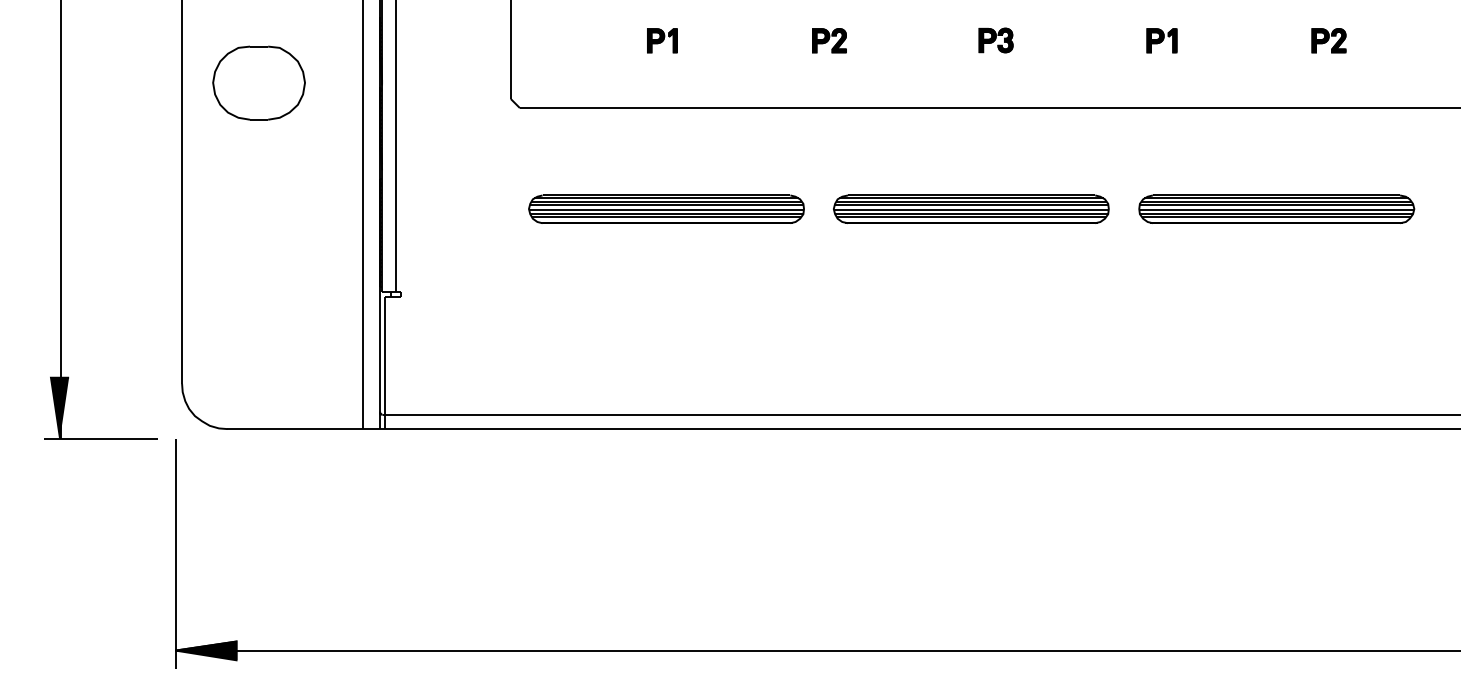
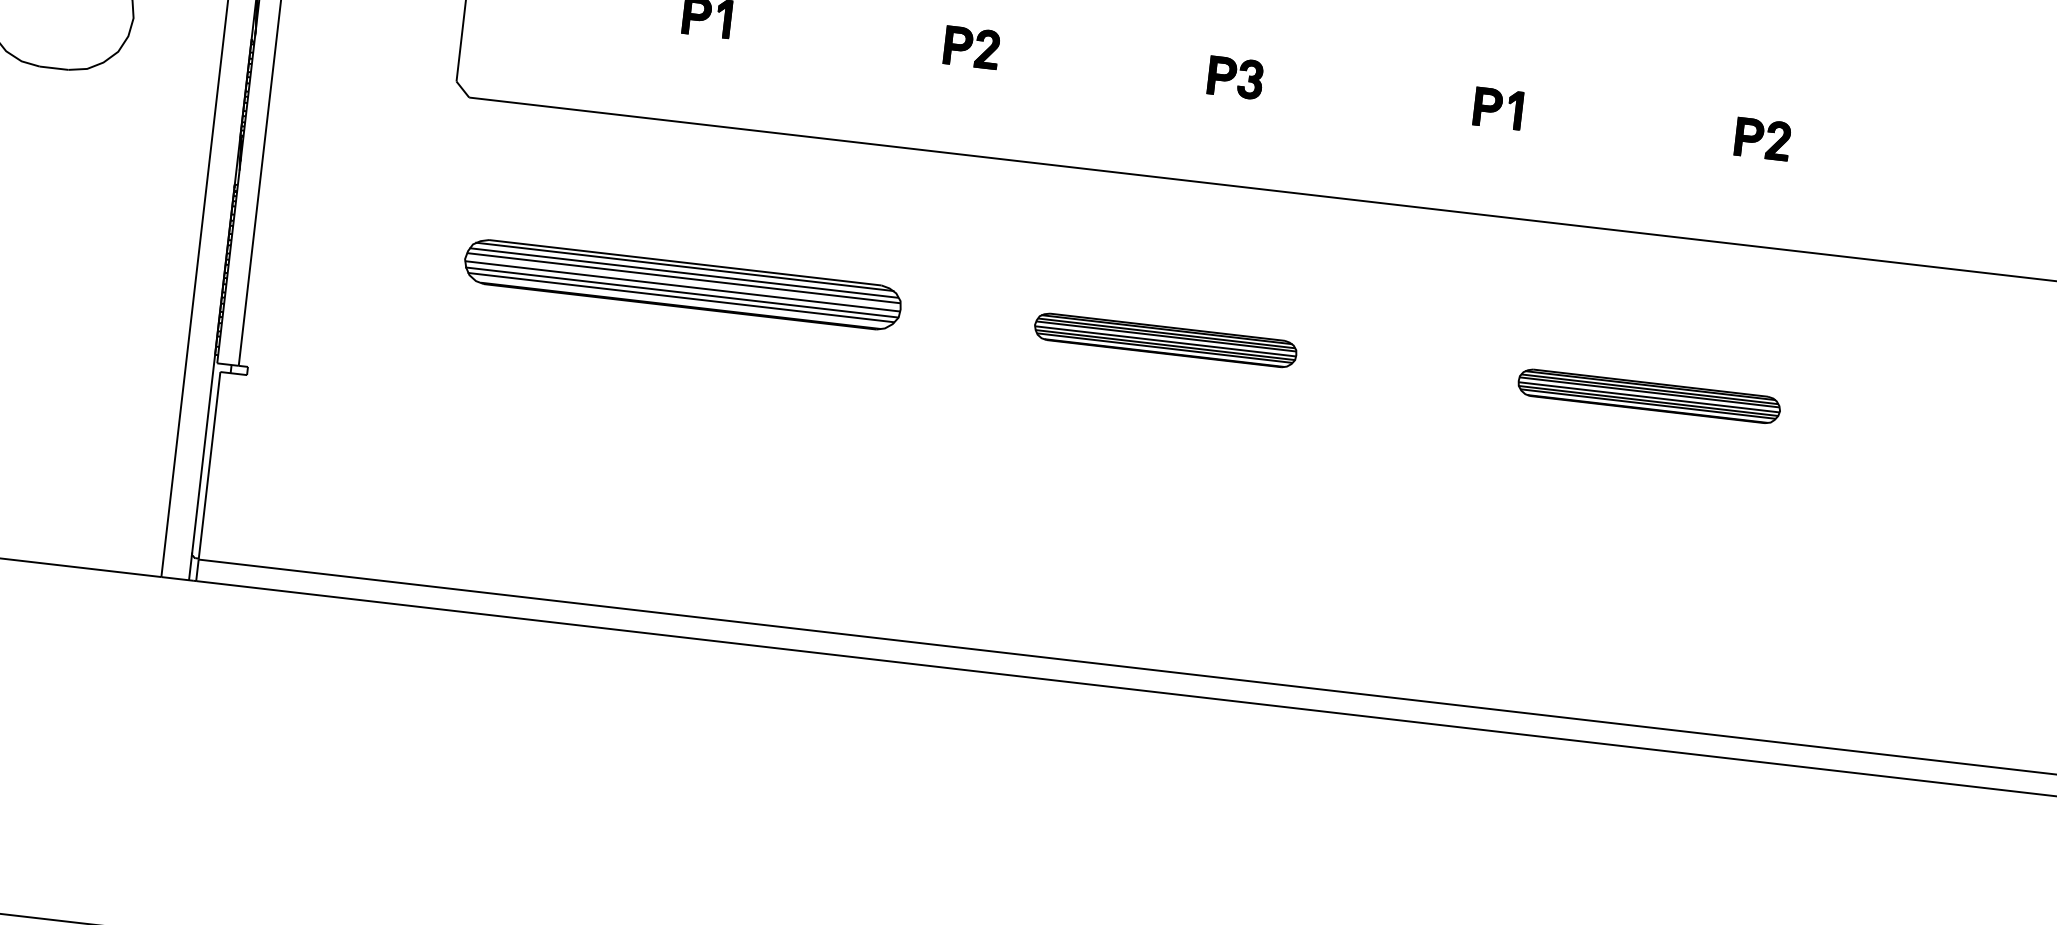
part: (971, 208) -> (1165, 339), size x0.6
part: (1276, 208) -> (1648, 395), size x0.6

